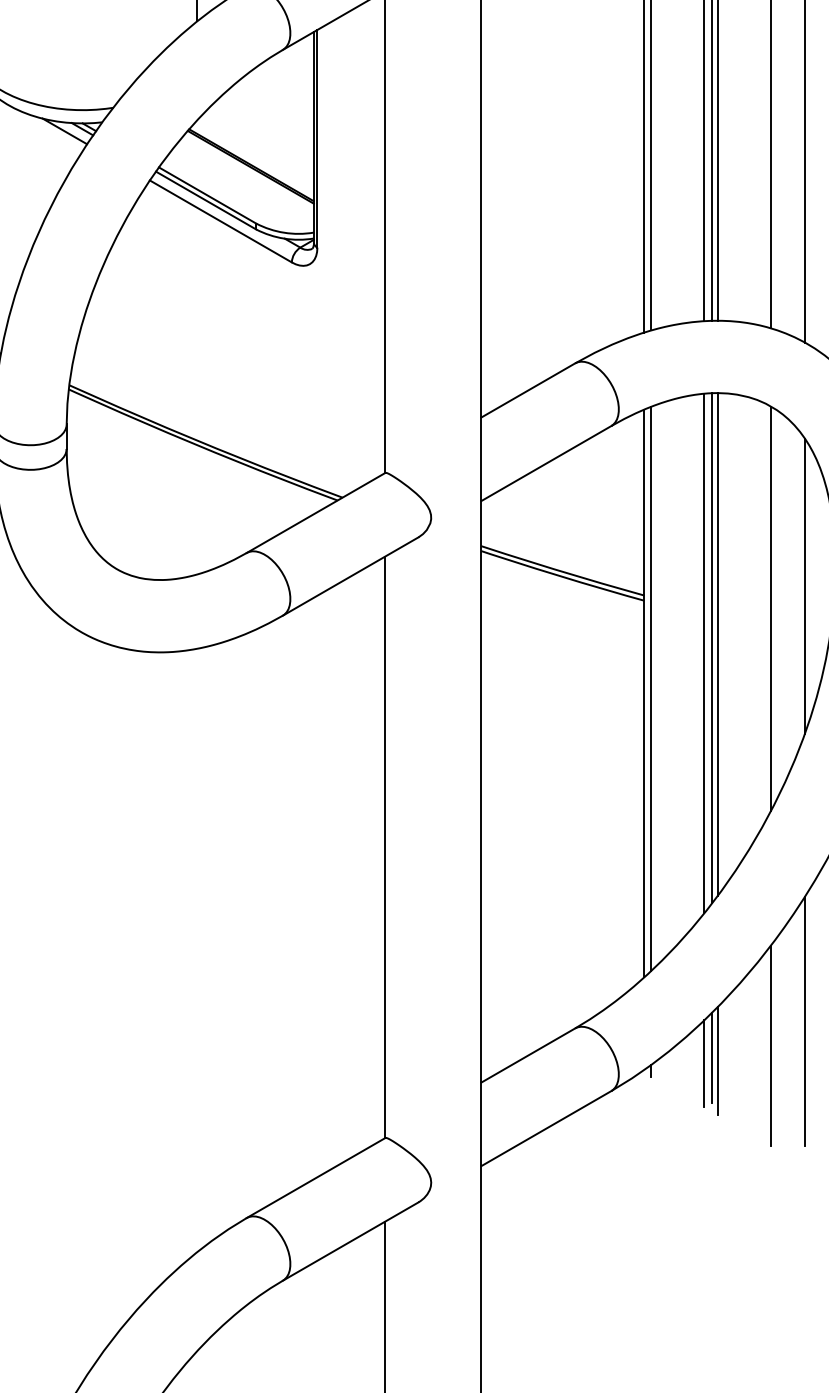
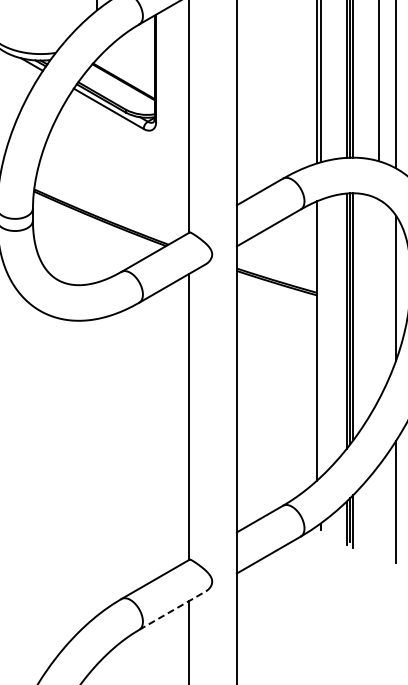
line: (771, 607) -> (379, 298), removed
line: (651, 688) -> (320, 338), removed
line: (771, 1046) -> (379, 514), removed
line: (350, 1241) -> (172, 610), solid -> dashed

